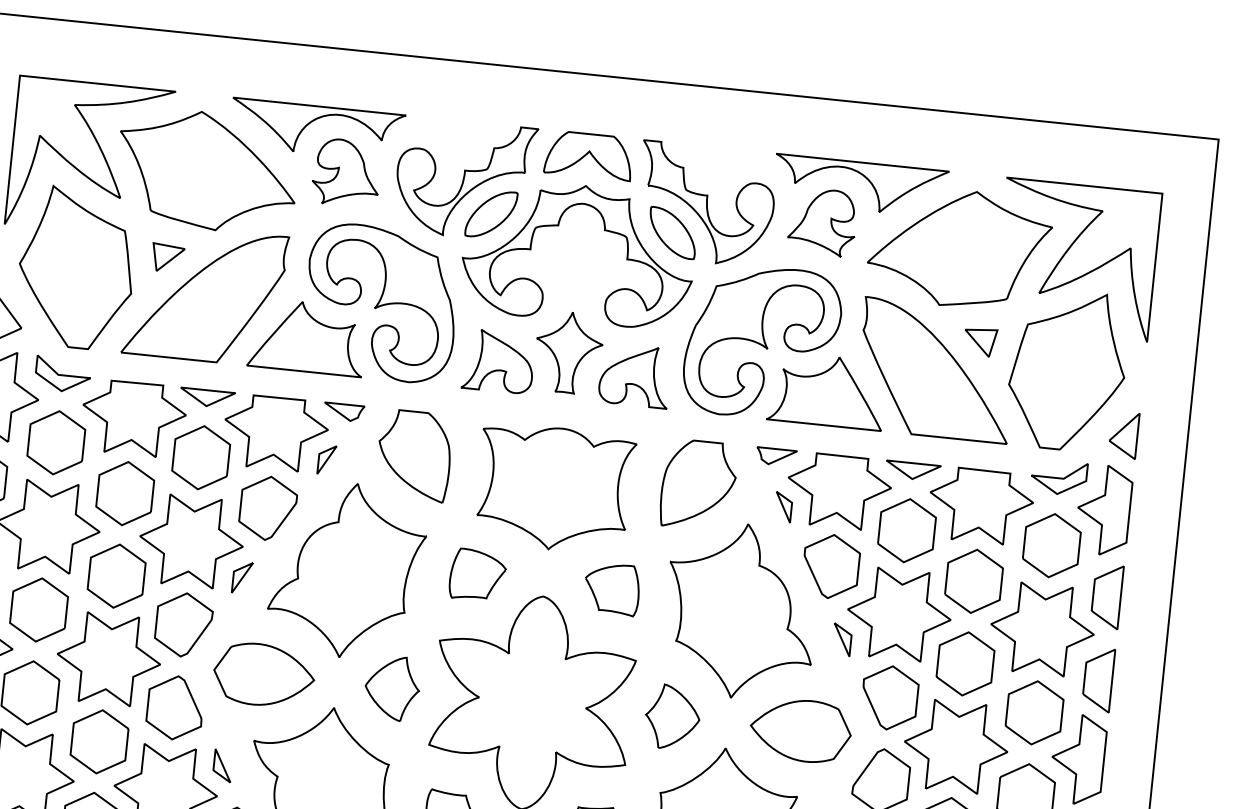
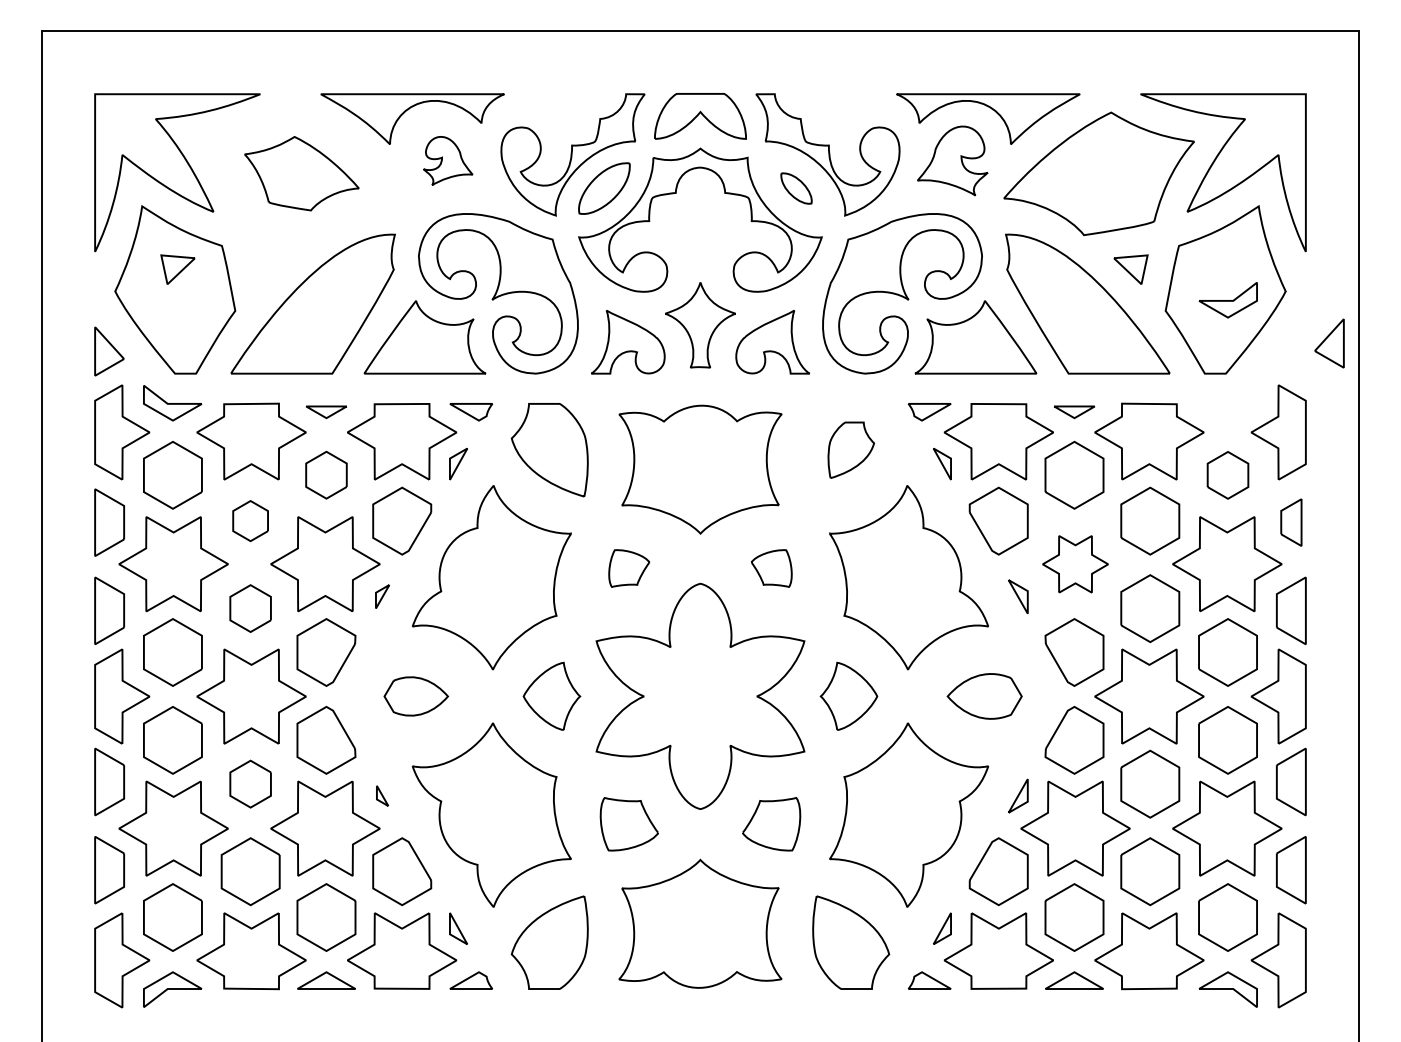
part: (207, 170) -> (301, 173), size x0.6
part: (346, 172) -> (447, 160), size x0.7
part: (672, 232) -> (796, 188), size x0.6
part: (167, 258) -> (177, 269), moved
part: (207, 398) -> (326, 412), size x0.7
part: (1123, 435) -> (1329, 343), moved
part: (201, 456) -> (326, 474), size x0.7
part: (913, 471) -> (1074, 412), size x0.7
part: (1058, 477) -> (1227, 300), moved
part: (699, 485) -> (851, 450), size x0.6
part: (125, 492) -> (250, 520), size x0.6
part: (1051, 545) -> (1227, 475), size x0.7
part: (477, 575) -> (628, 568), size x0.7
part: (116, 576) -> (250, 608), size x0.7
part: (242, 577) -> (382, 596), size x0.7
part: (612, 589) -> (771, 568), size x0.7
part: (1107, 596) -> (1291, 522), size x0.7
part: (899, 614) -> (1075, 564), size x0.6
part: (264, 675) -> (416, 696), size x0.6
part: (800, 730) -> (984, 696), size x0.7
part: (99, 741) -> (250, 783), size x0.7
part: (222, 765) -> (382, 795), size x0.6

